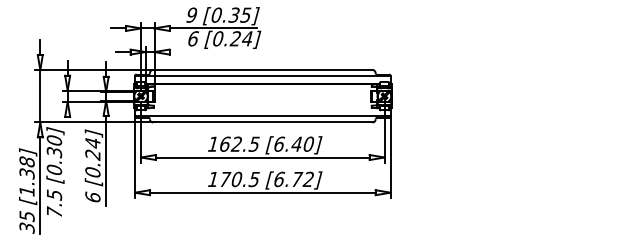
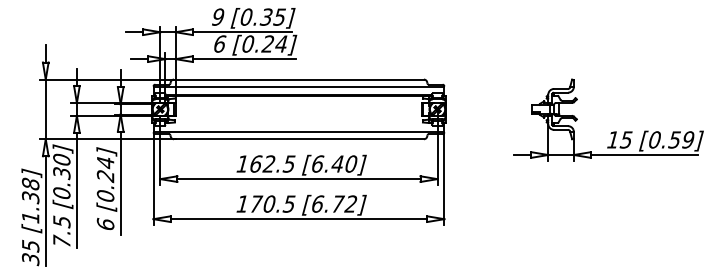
line: (214, 52) -> (243, 59), added
part: (539, 115) -> (613, 131), added
line: (67, 166) -> (76, 189), added

